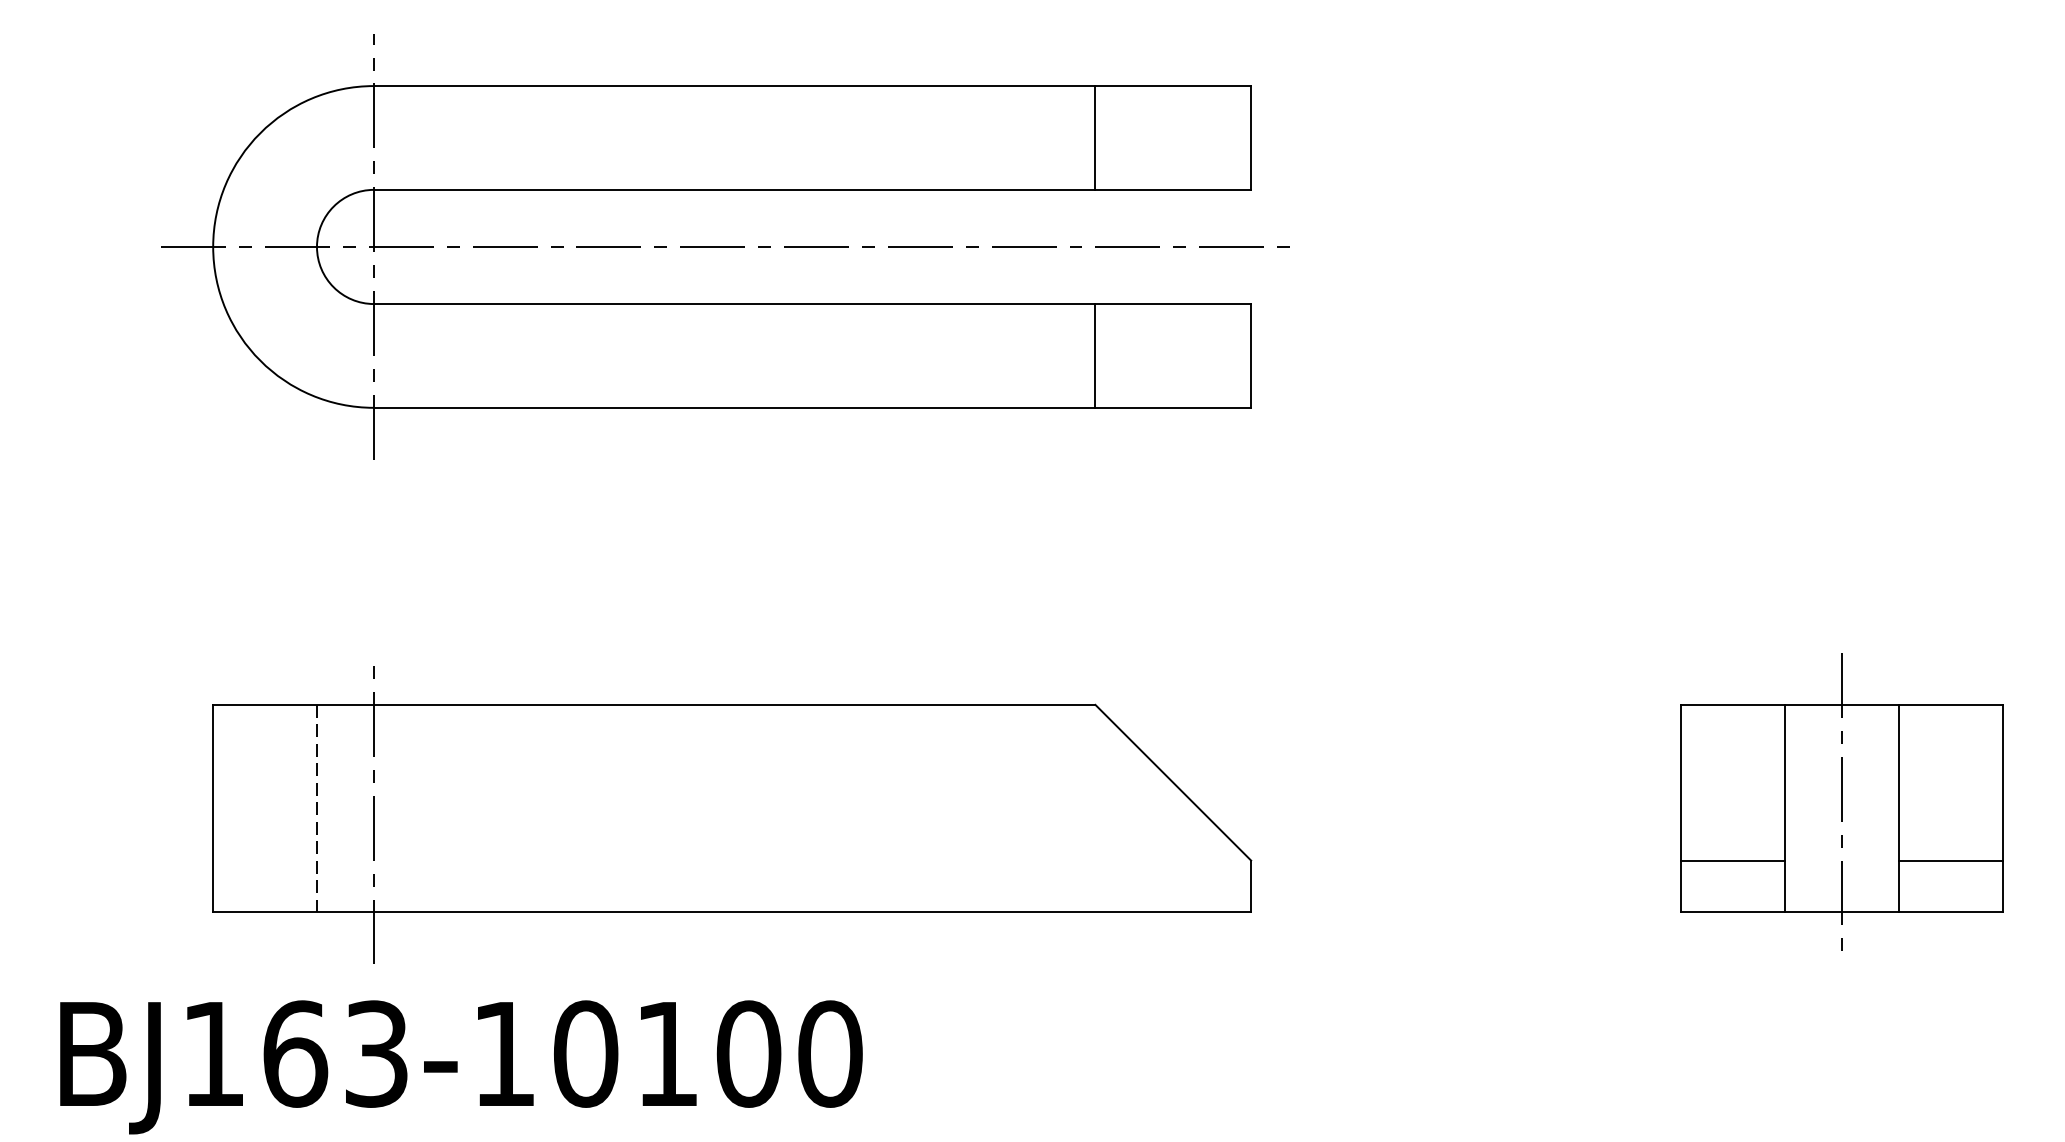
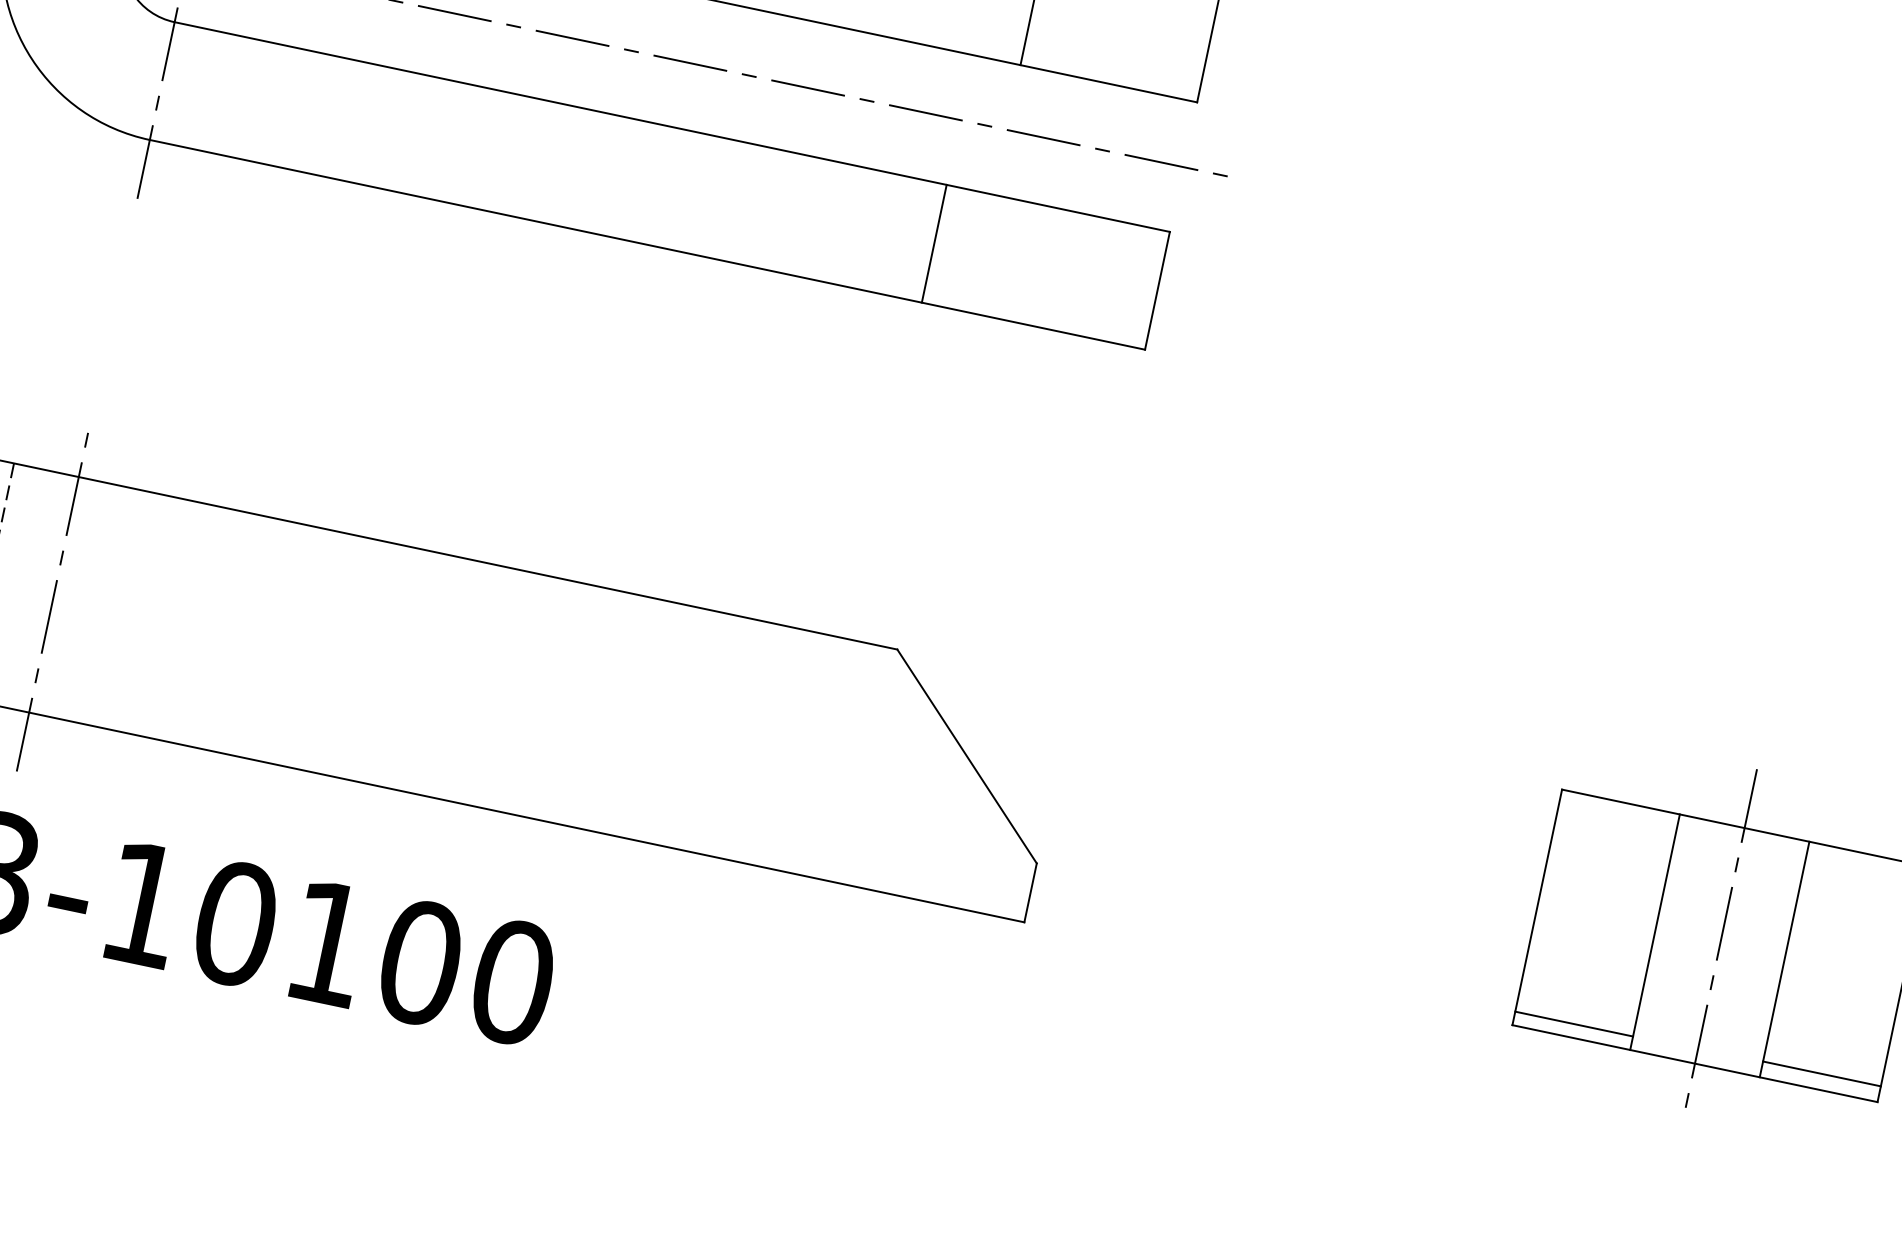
line: (1095, 355) -> (934, 243), moved
line: (1733, 860) -> (1574, 1024), moved
line: (1951, 860) -> (1822, 1073), moved

